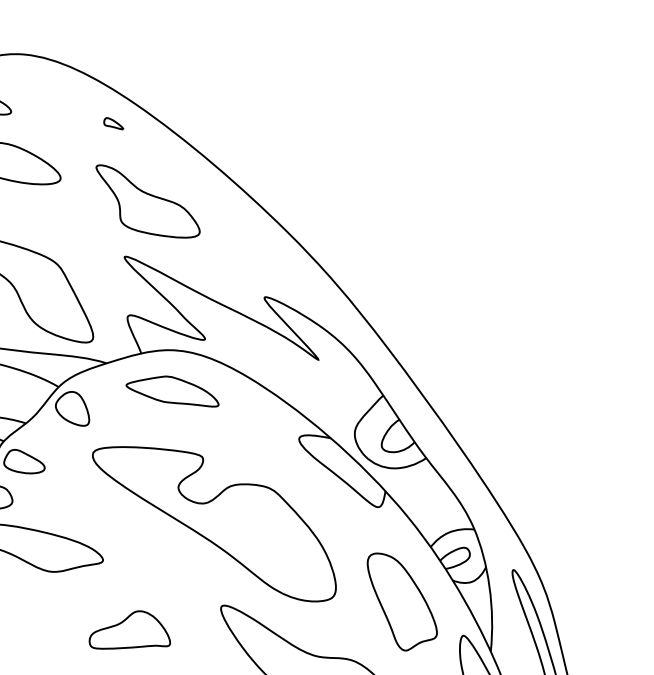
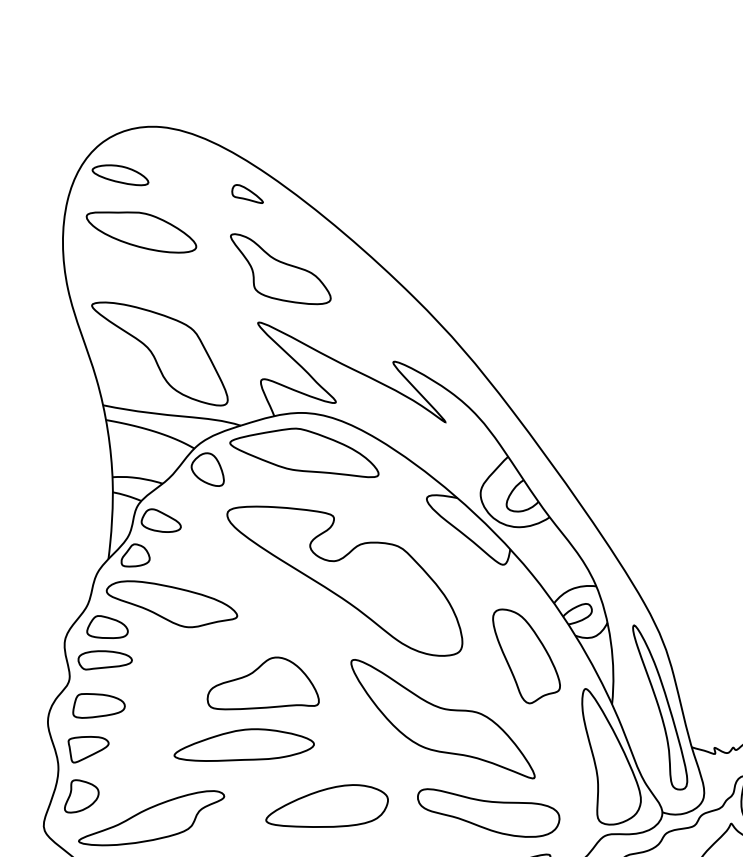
part: (113, 123) -> (247, 193), size x1.67
part: (172, 391) -> (304, 452), size x1.67
part: (129, 630) -> (262, 683), size x1.43

